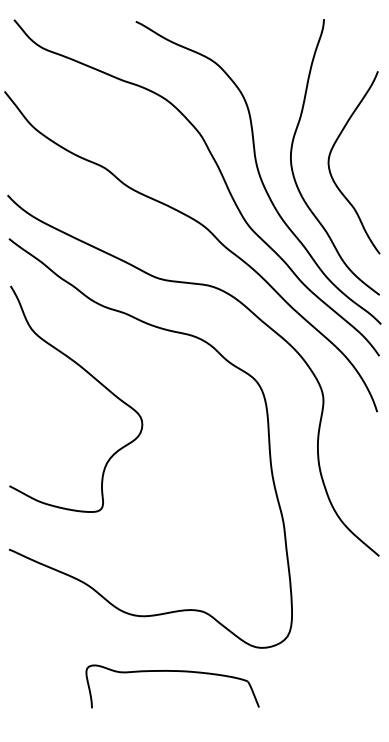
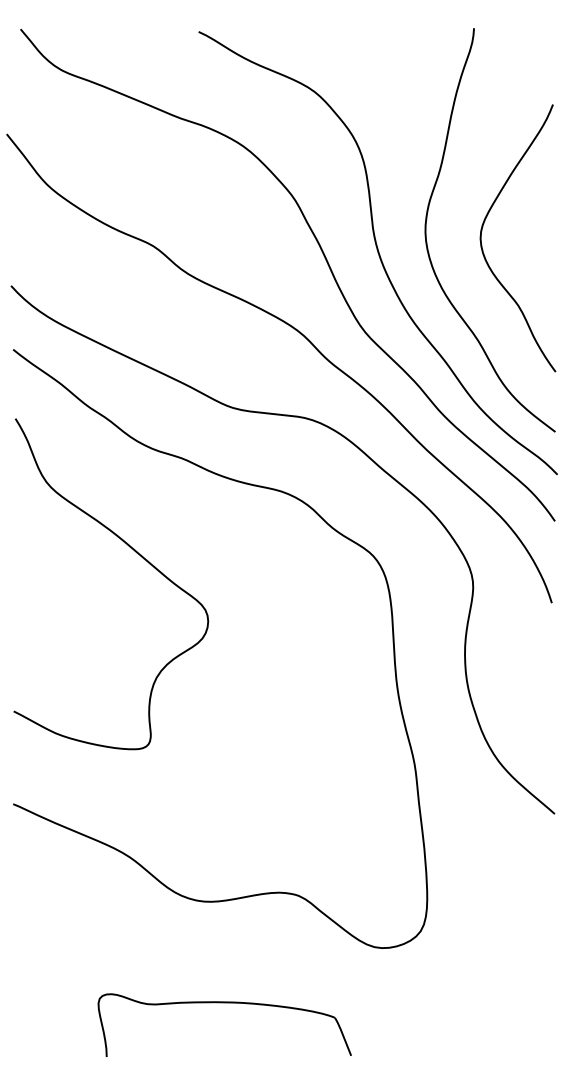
part: (172, 671) -> (224, 1003), moved

